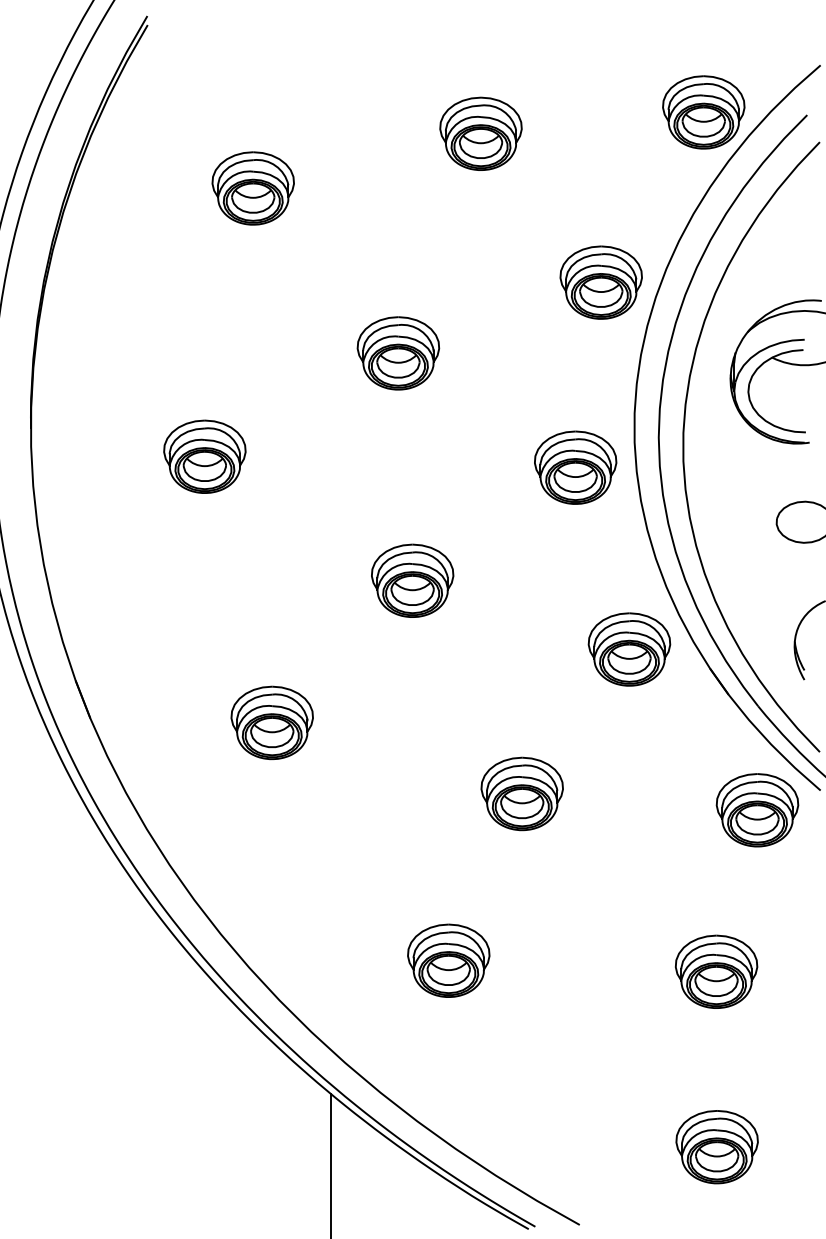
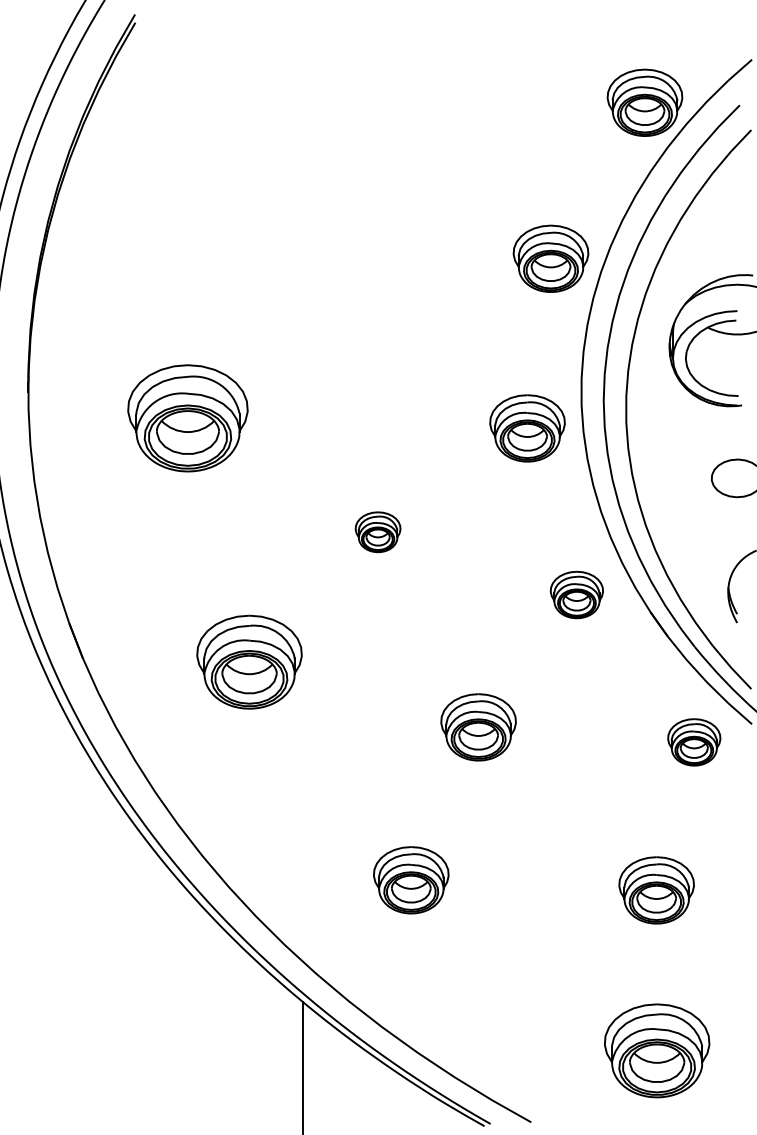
part: (480, 133) -> (440, 122), removed
part: (252, 188) -> (231, 172), removed
part: (397, 353) -> (364, 323), removed
part: (204, 456) -> (187, 418), size x1.6
part: (411, 581) -> (377, 532), size x0.6
part: (629, 648) -> (576, 594), size x0.7
part: (272, 723) -> (249, 662), size x1.4
part: (757, 810) -> (694, 742), size x0.7
part: (717, 1147) -> (657, 1051), size x1.4

